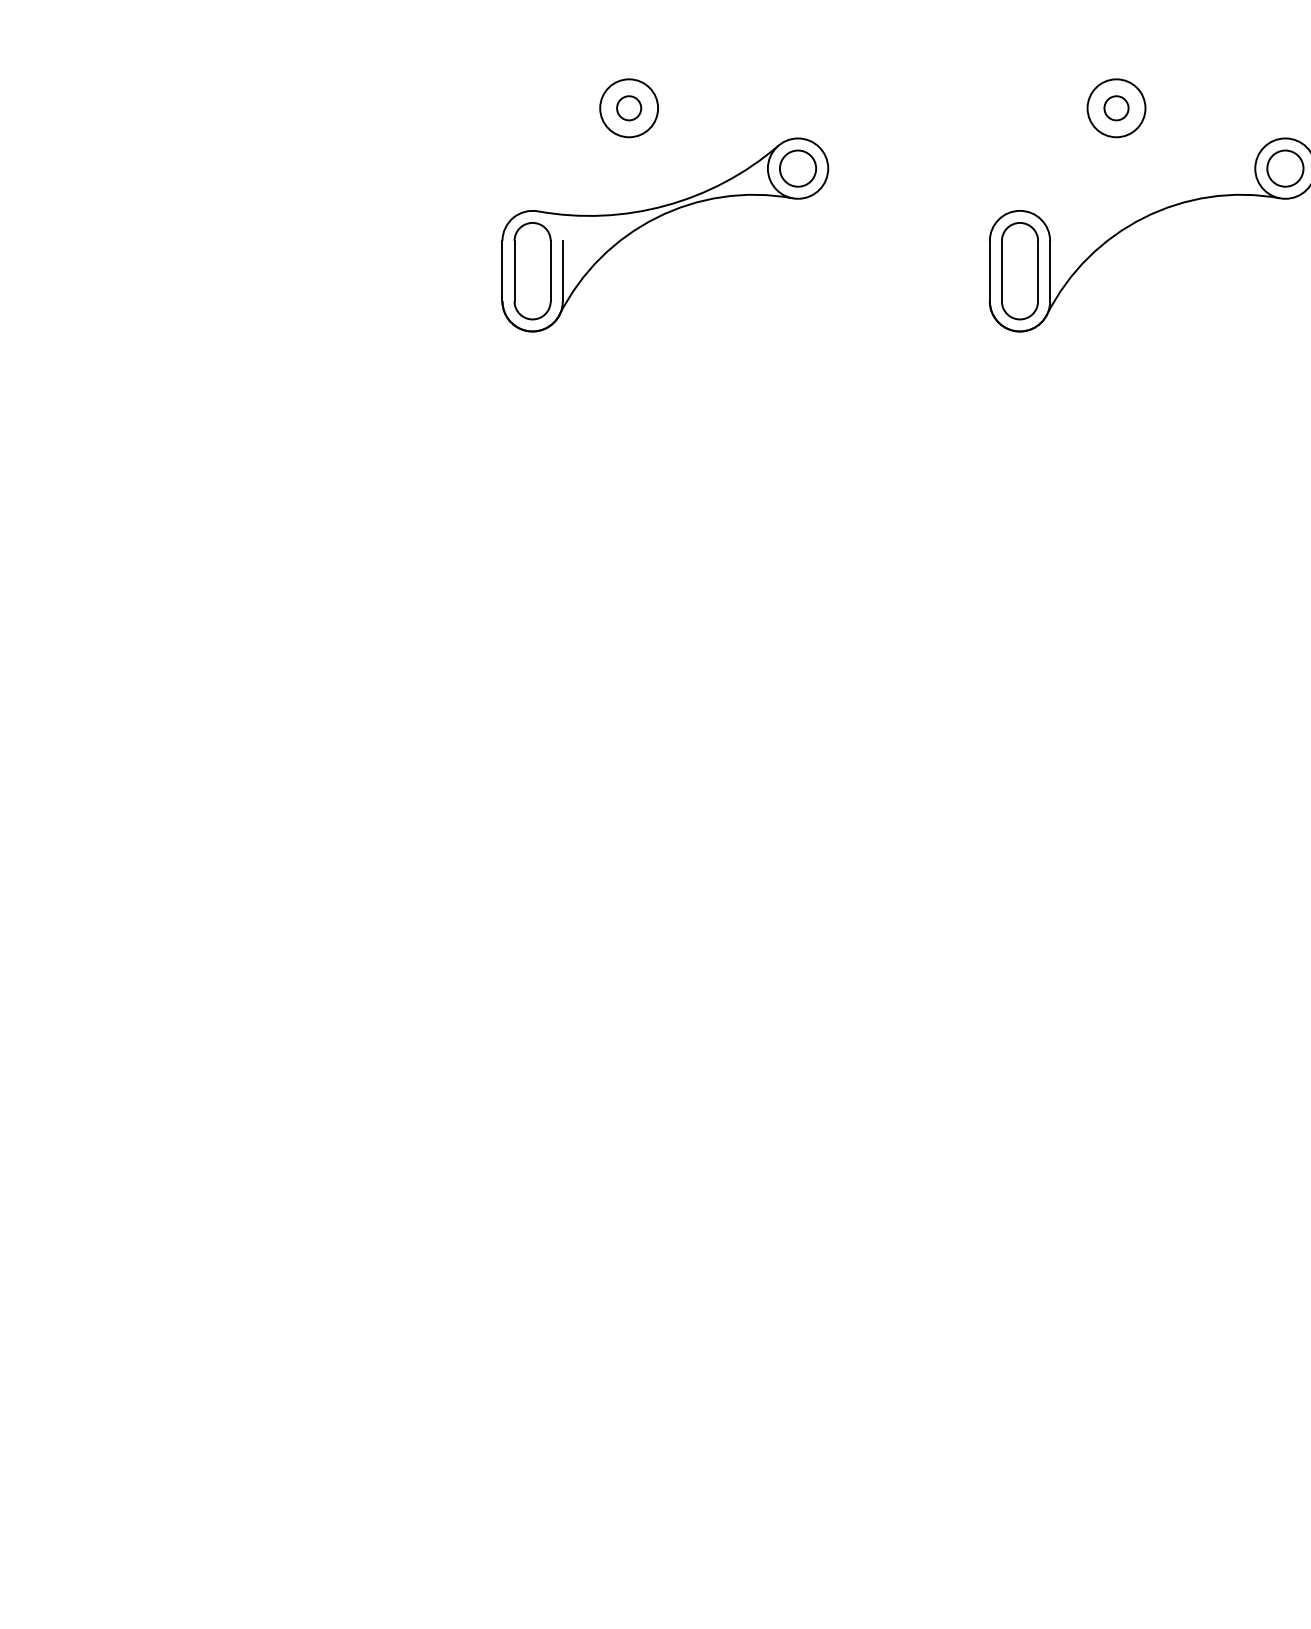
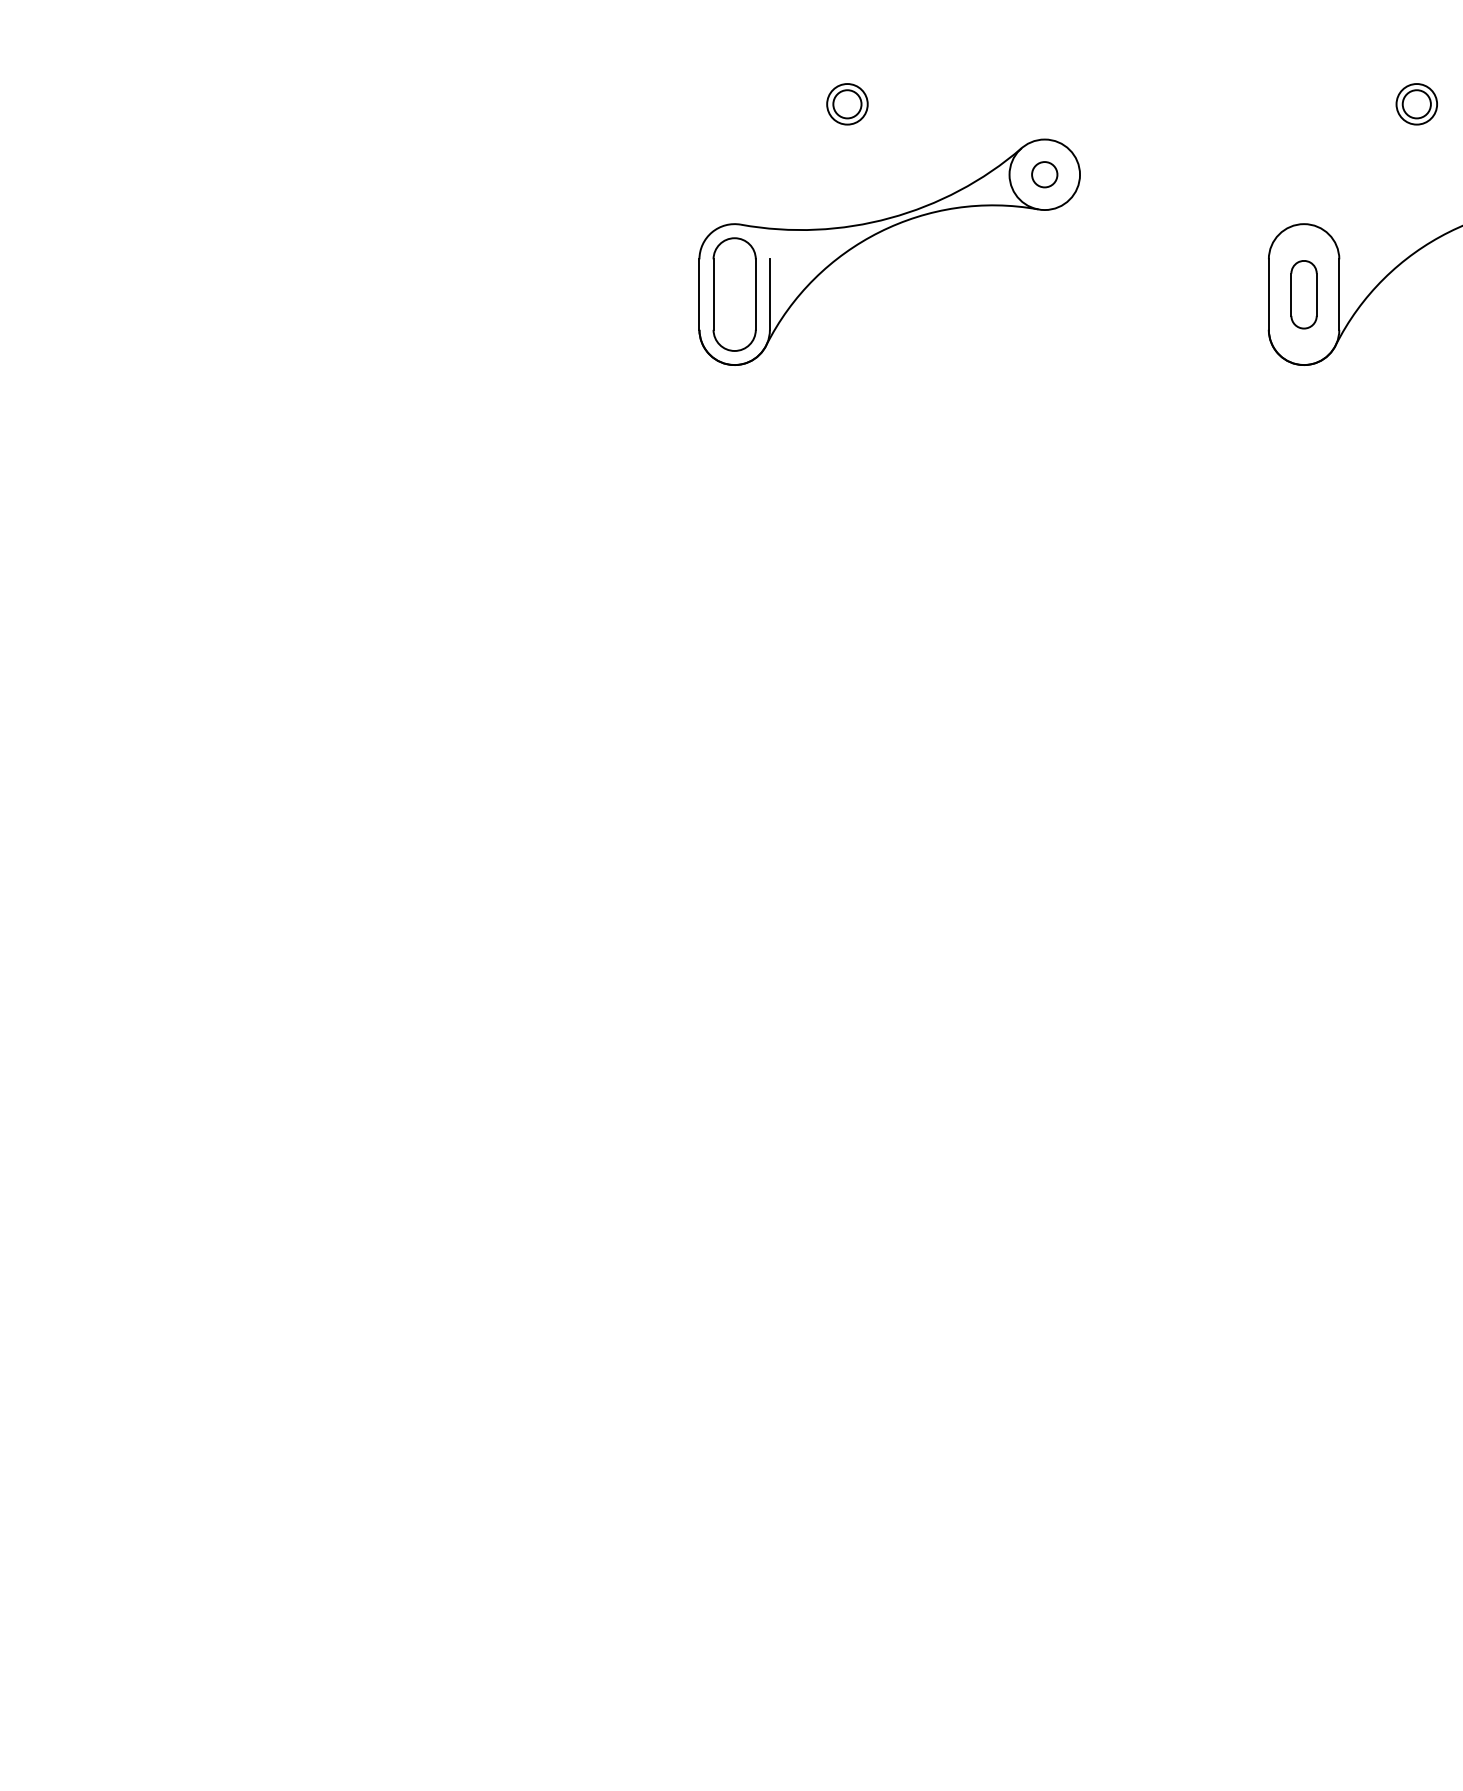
circle: (629, 108) -> (847, 104), size x0.6
circle: (1116, 108) -> (1416, 104), size x0.6
circle: (797, 168) -> (1044, 174), size x0.6
part: (1019, 271) -> (1303, 294), size x0.6

